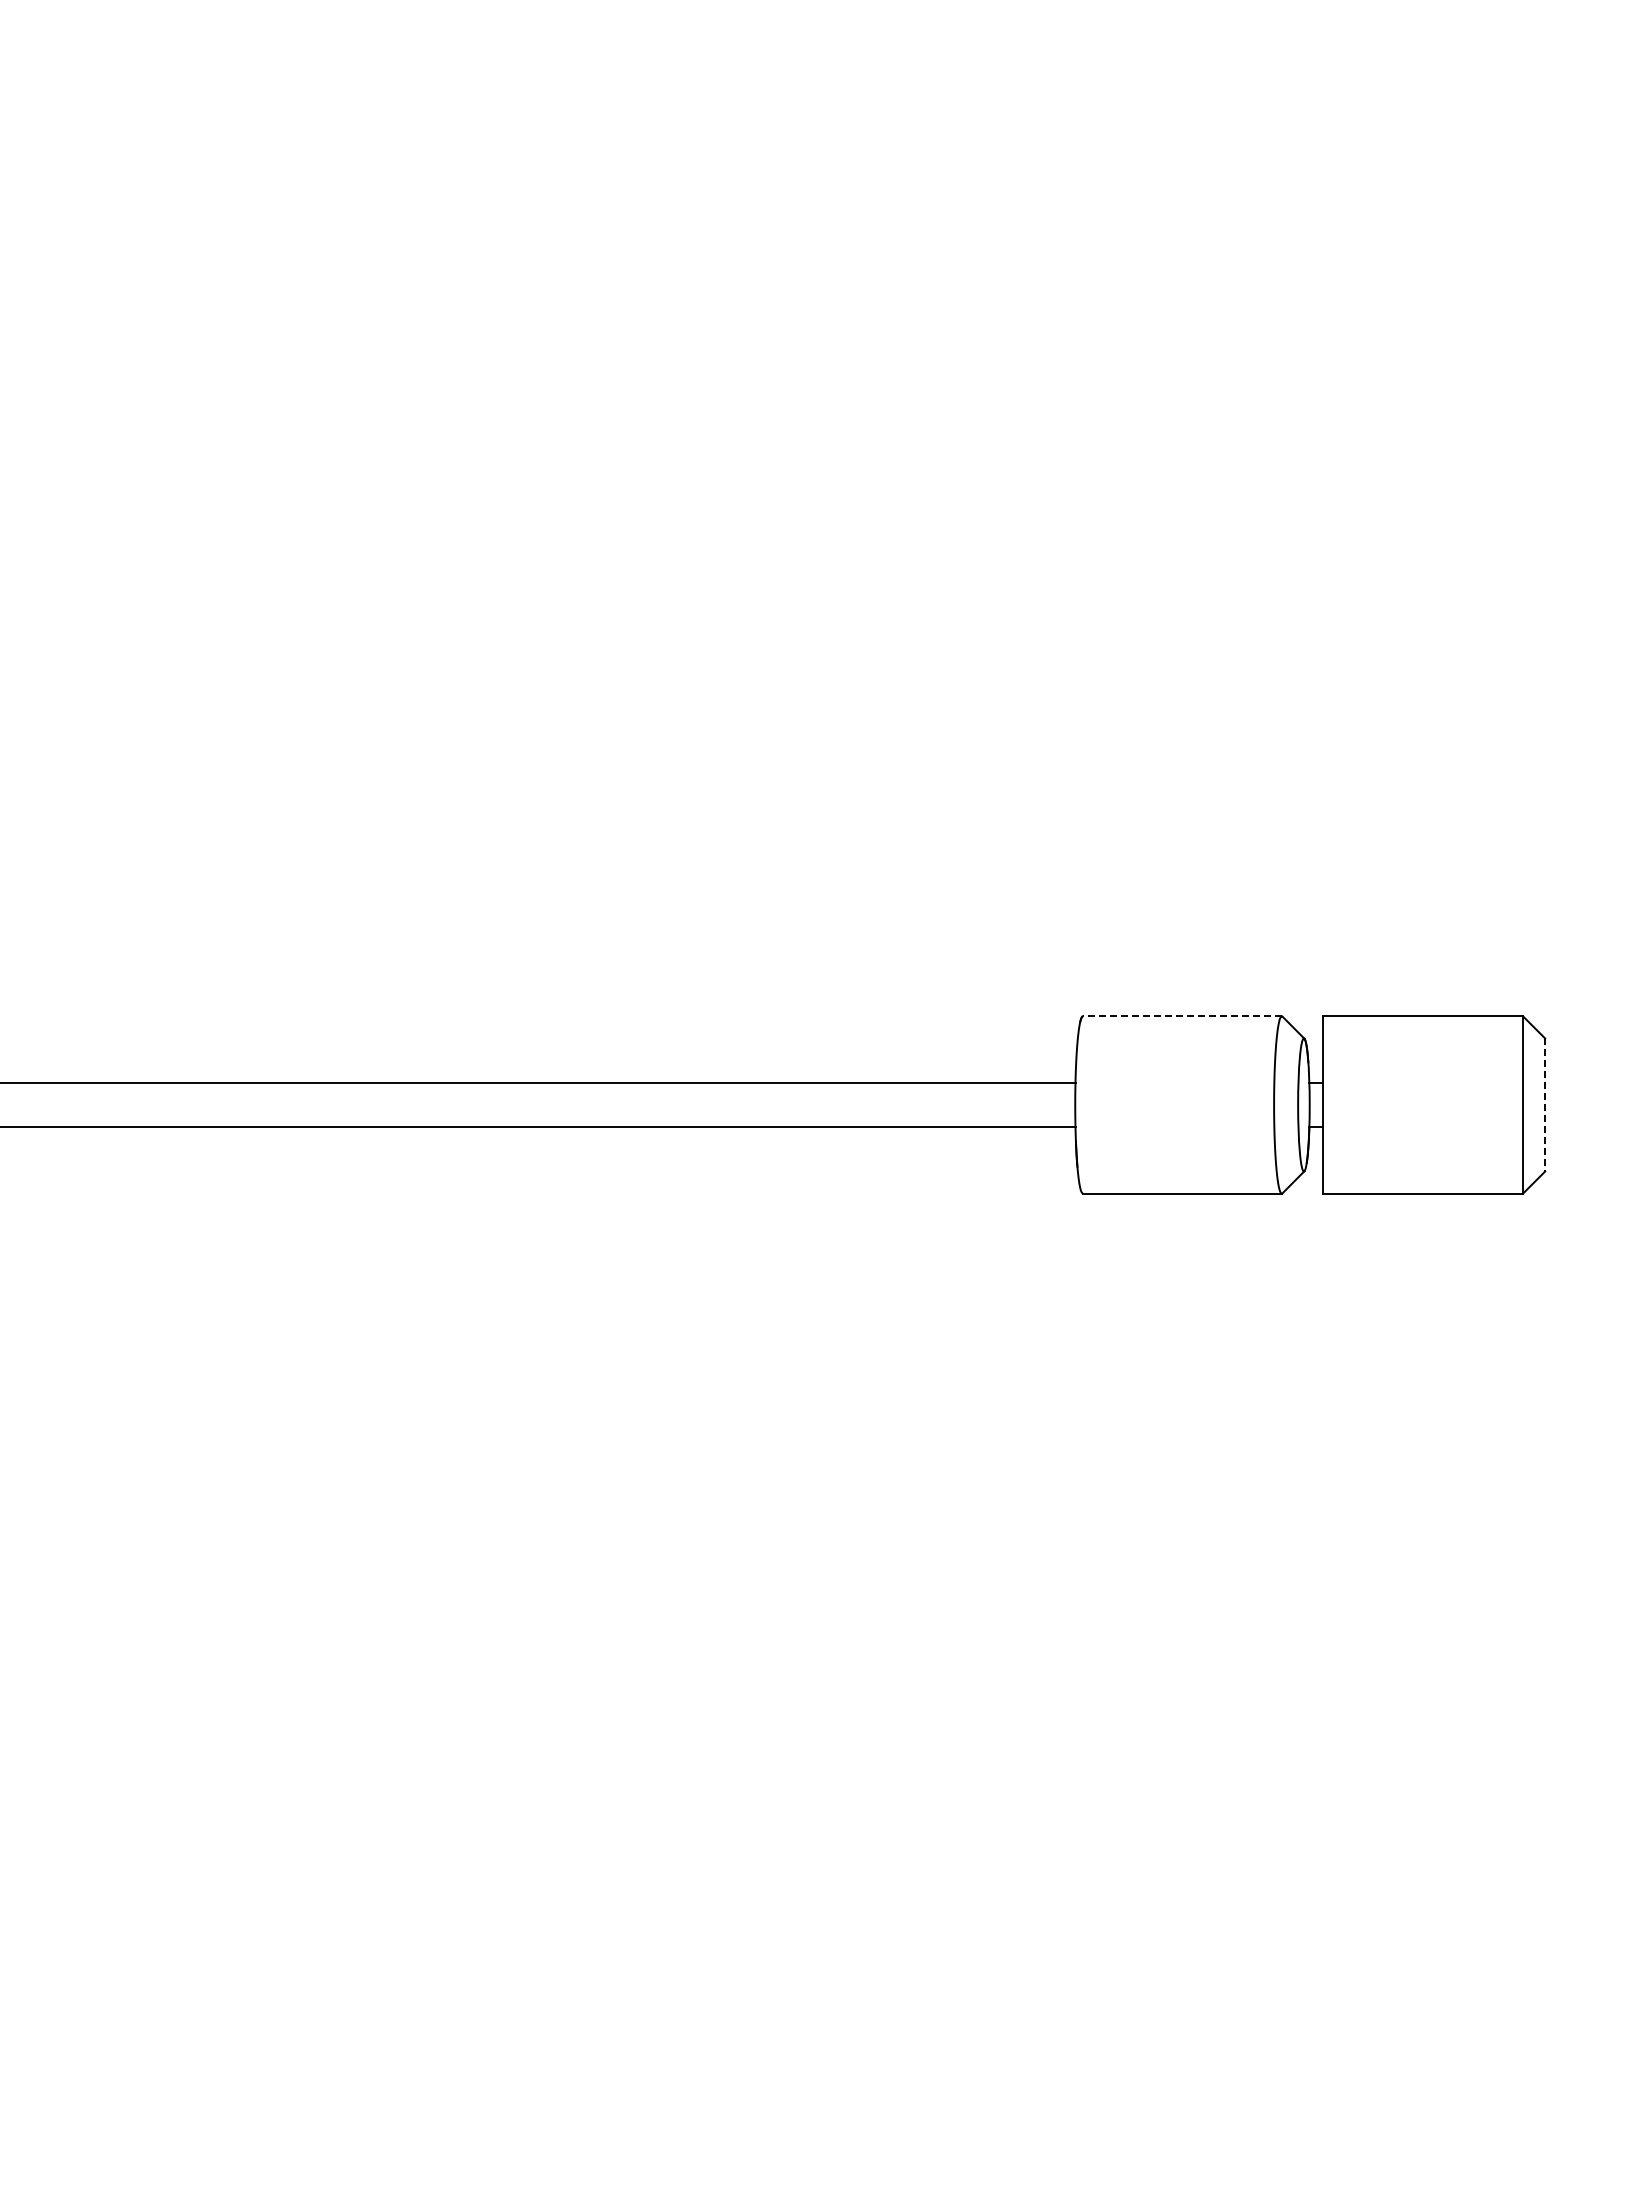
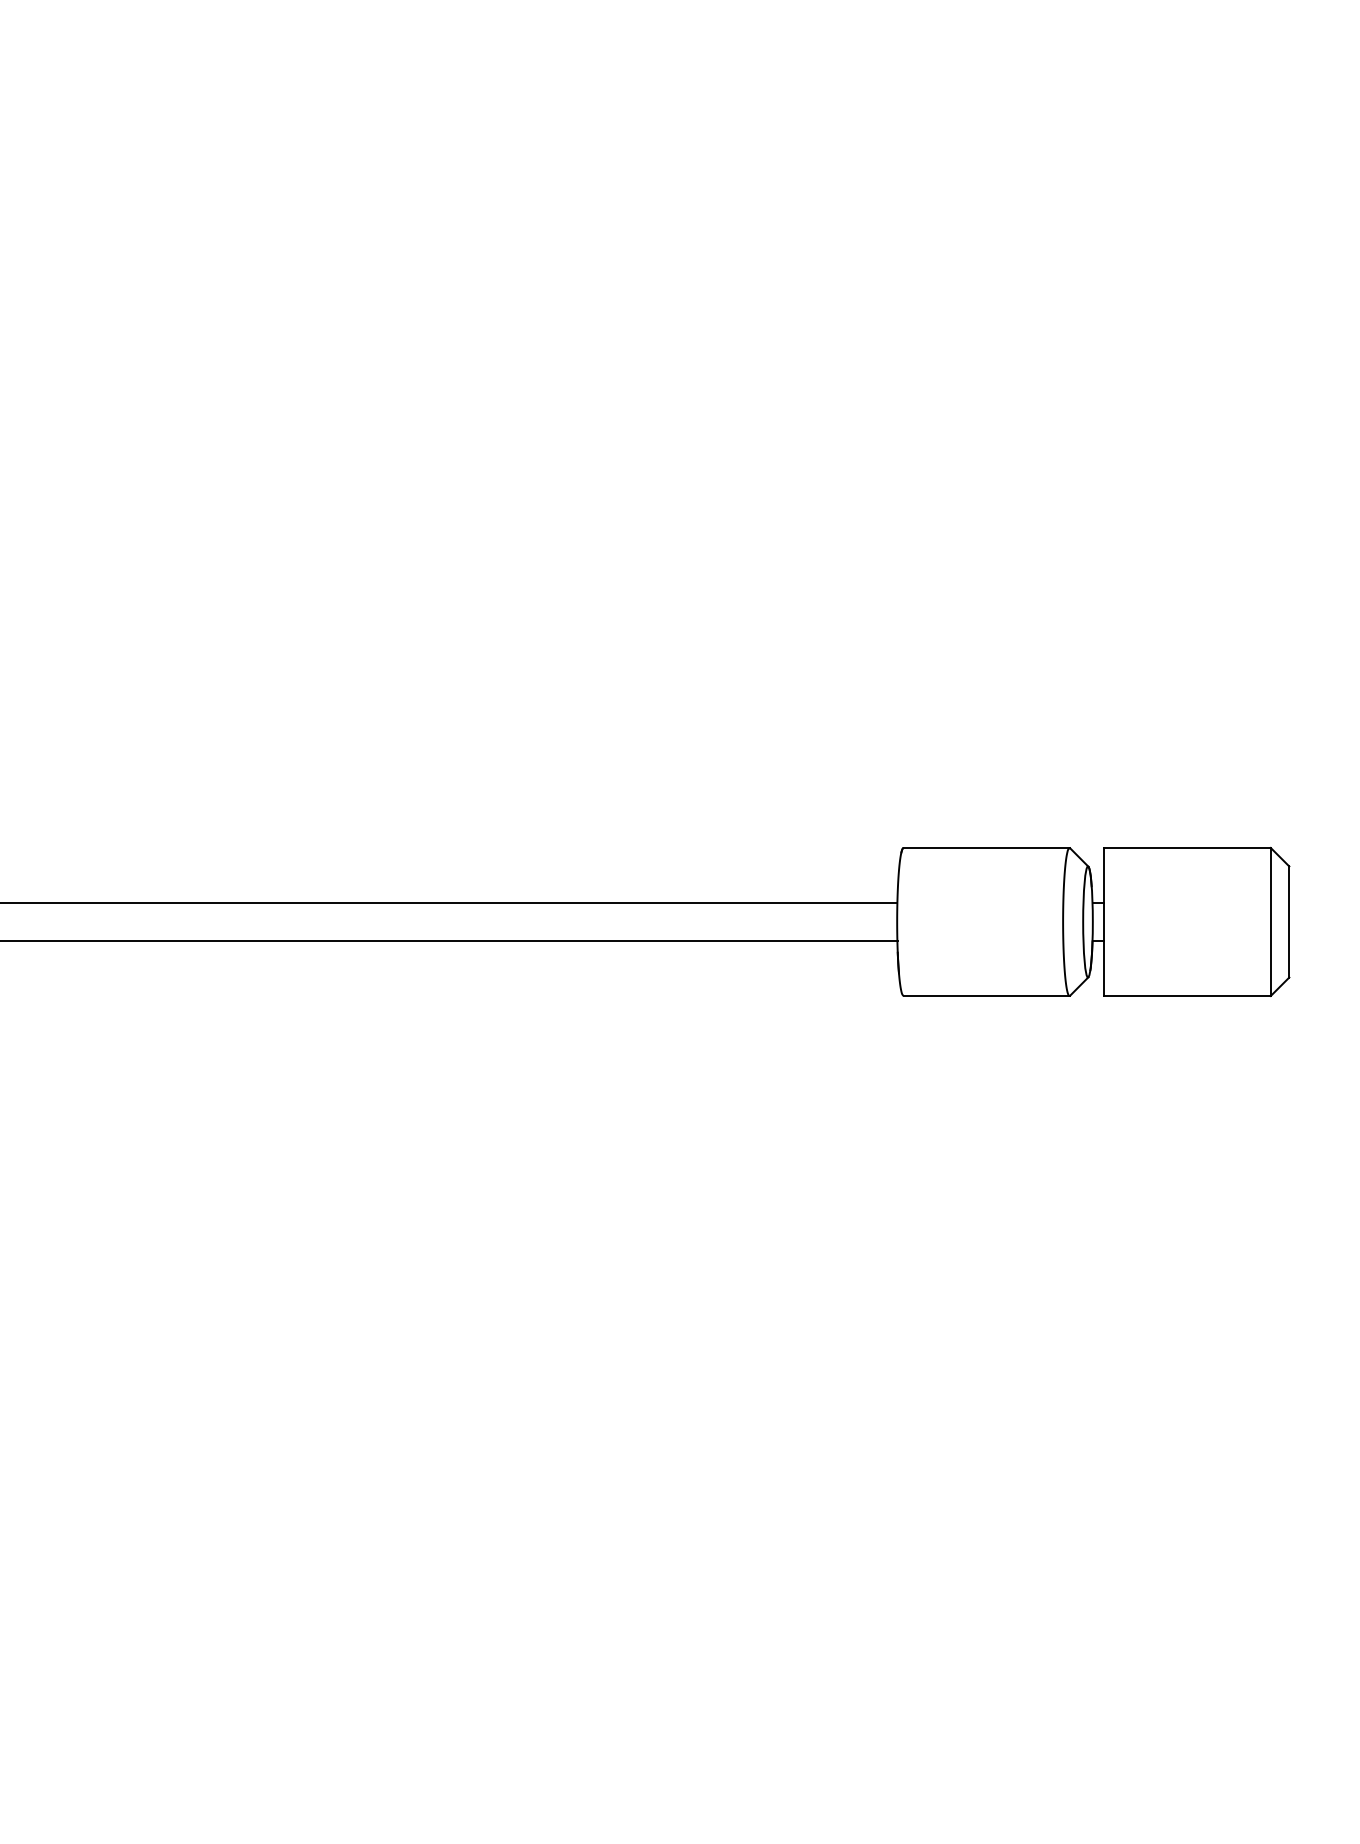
line: (1181, 1016) -> (985, 848), dashed -> solid
line: (1545, 1105) -> (1289, 922), dashed -> solid

